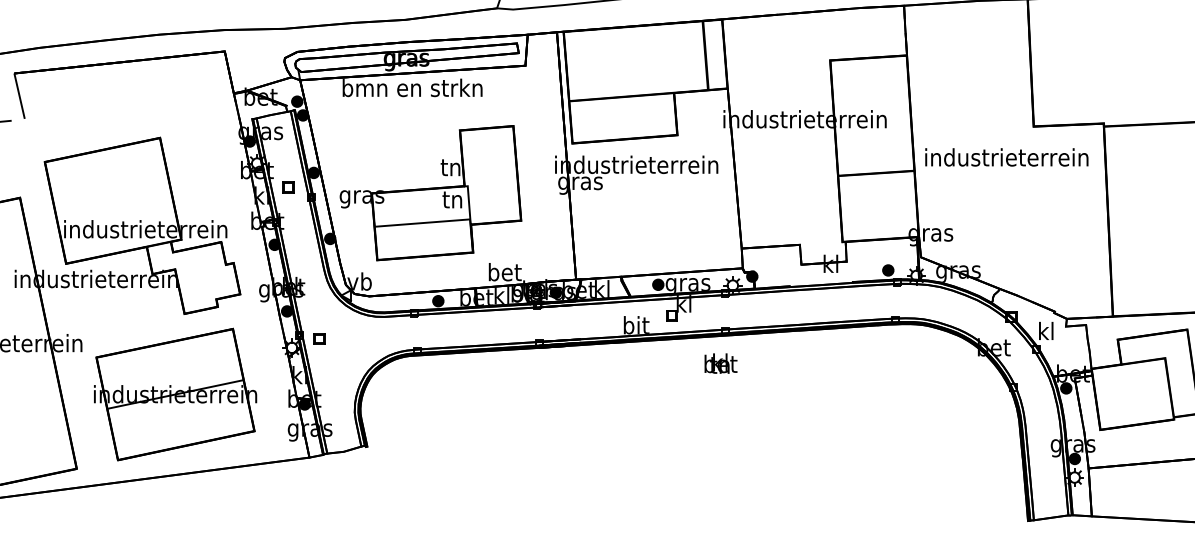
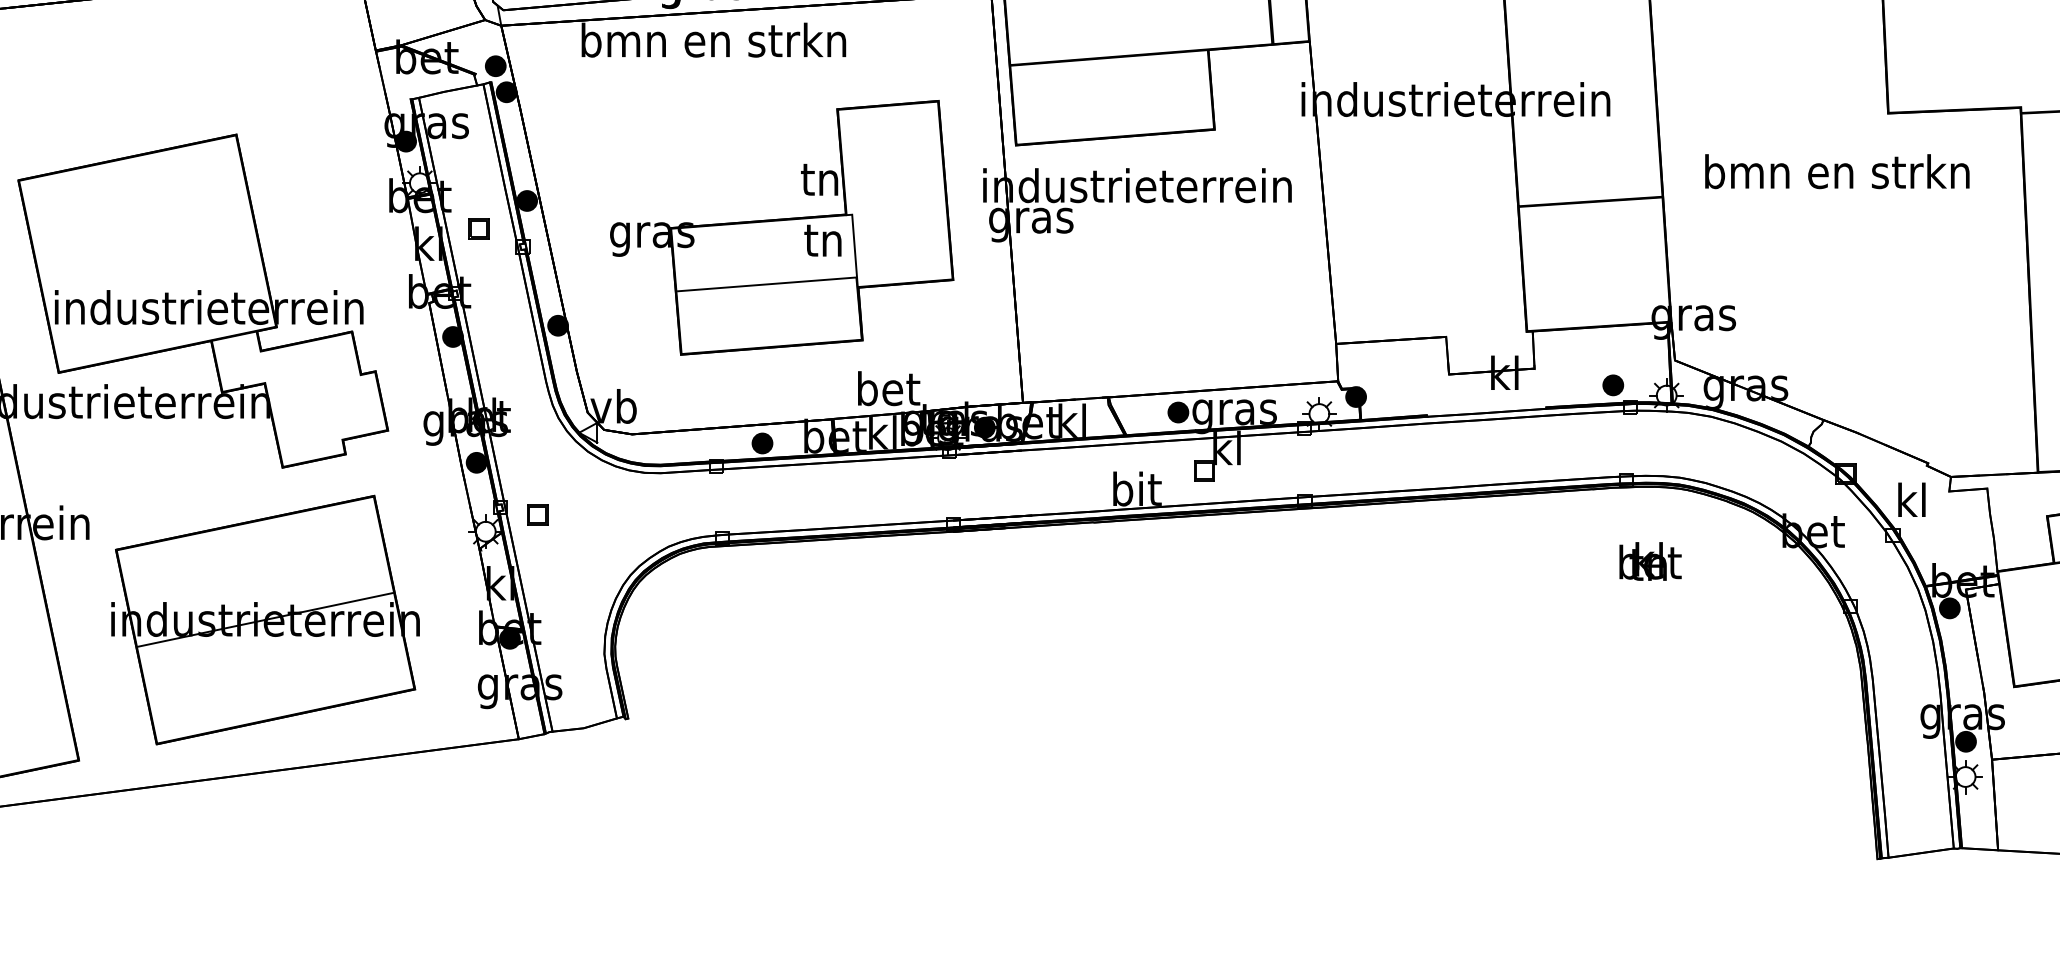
text: (1006, 157) -> (1836, 171), industrieterrein -> bmn en strkn
part: (430, 193) -> (781, 228), moved
text: (720, 363) -> (1649, 561), moved

